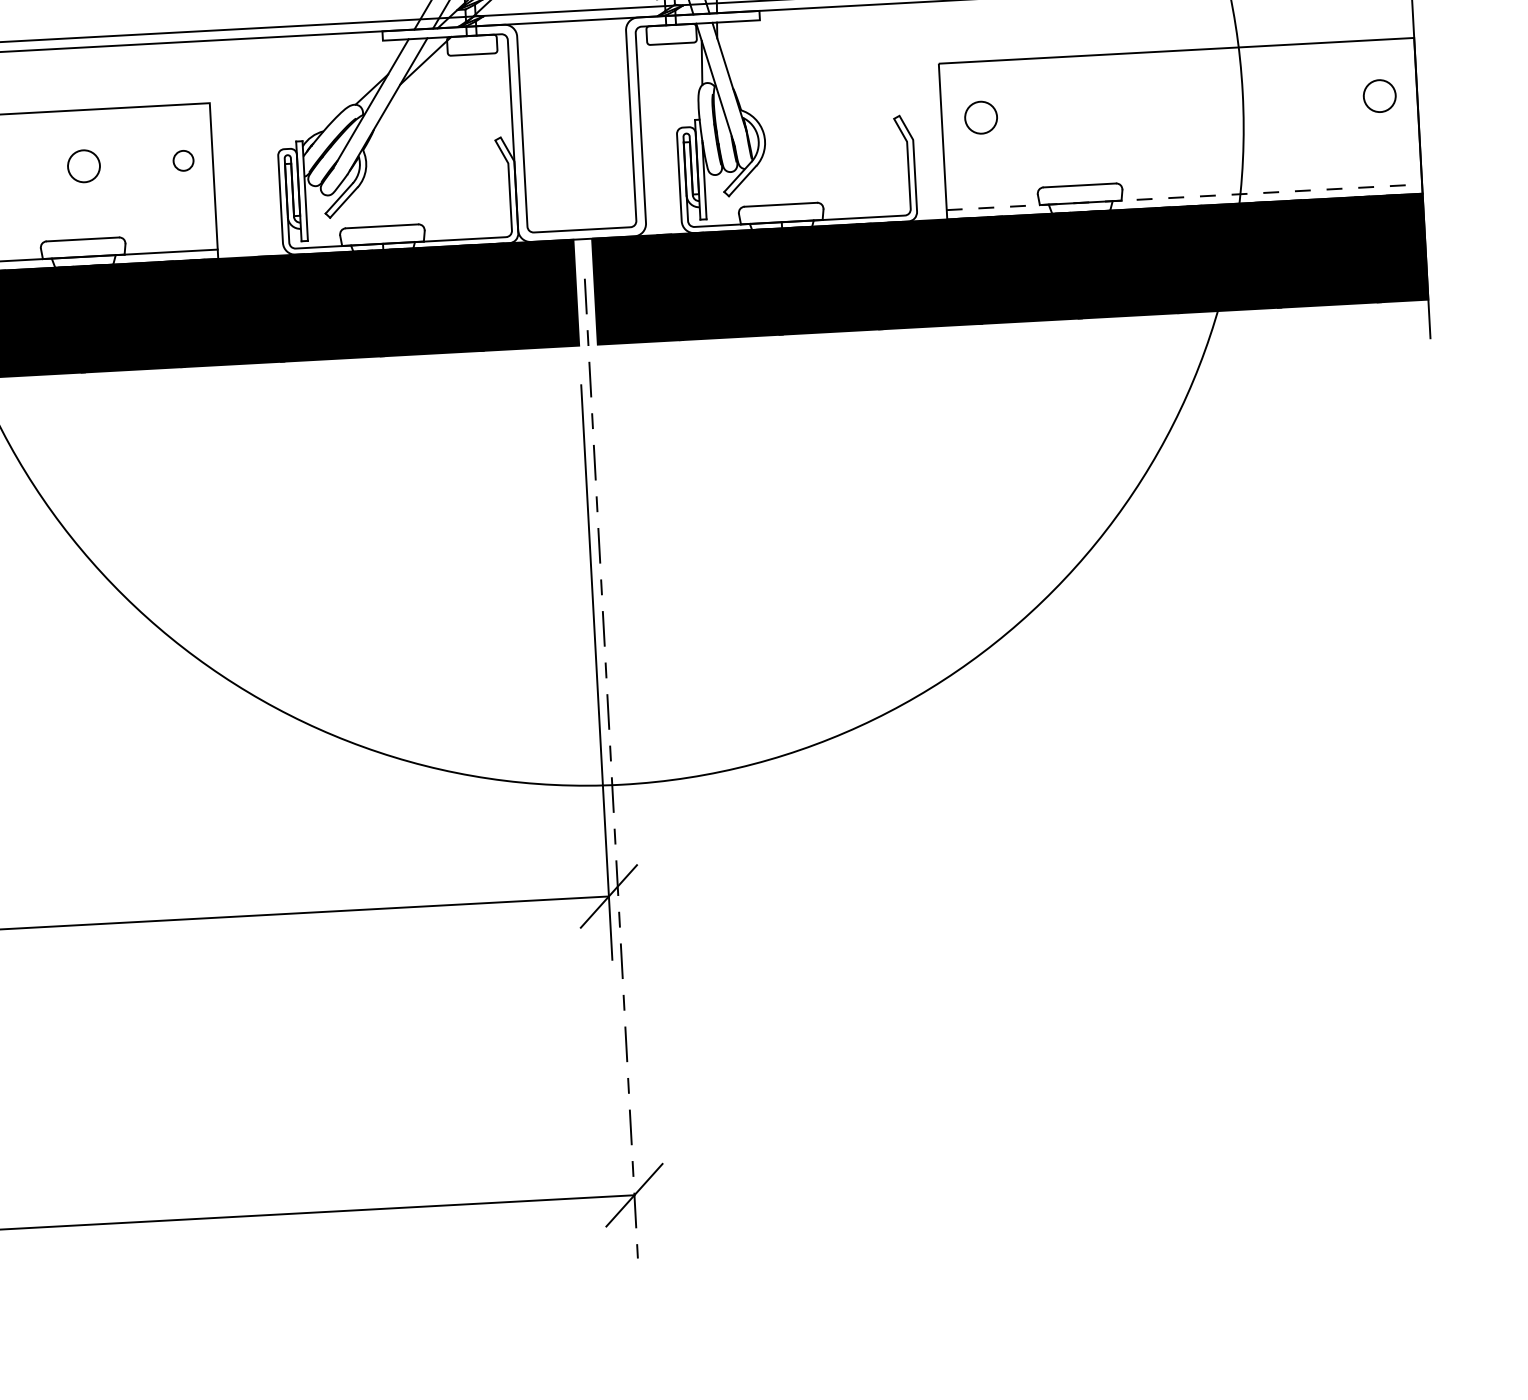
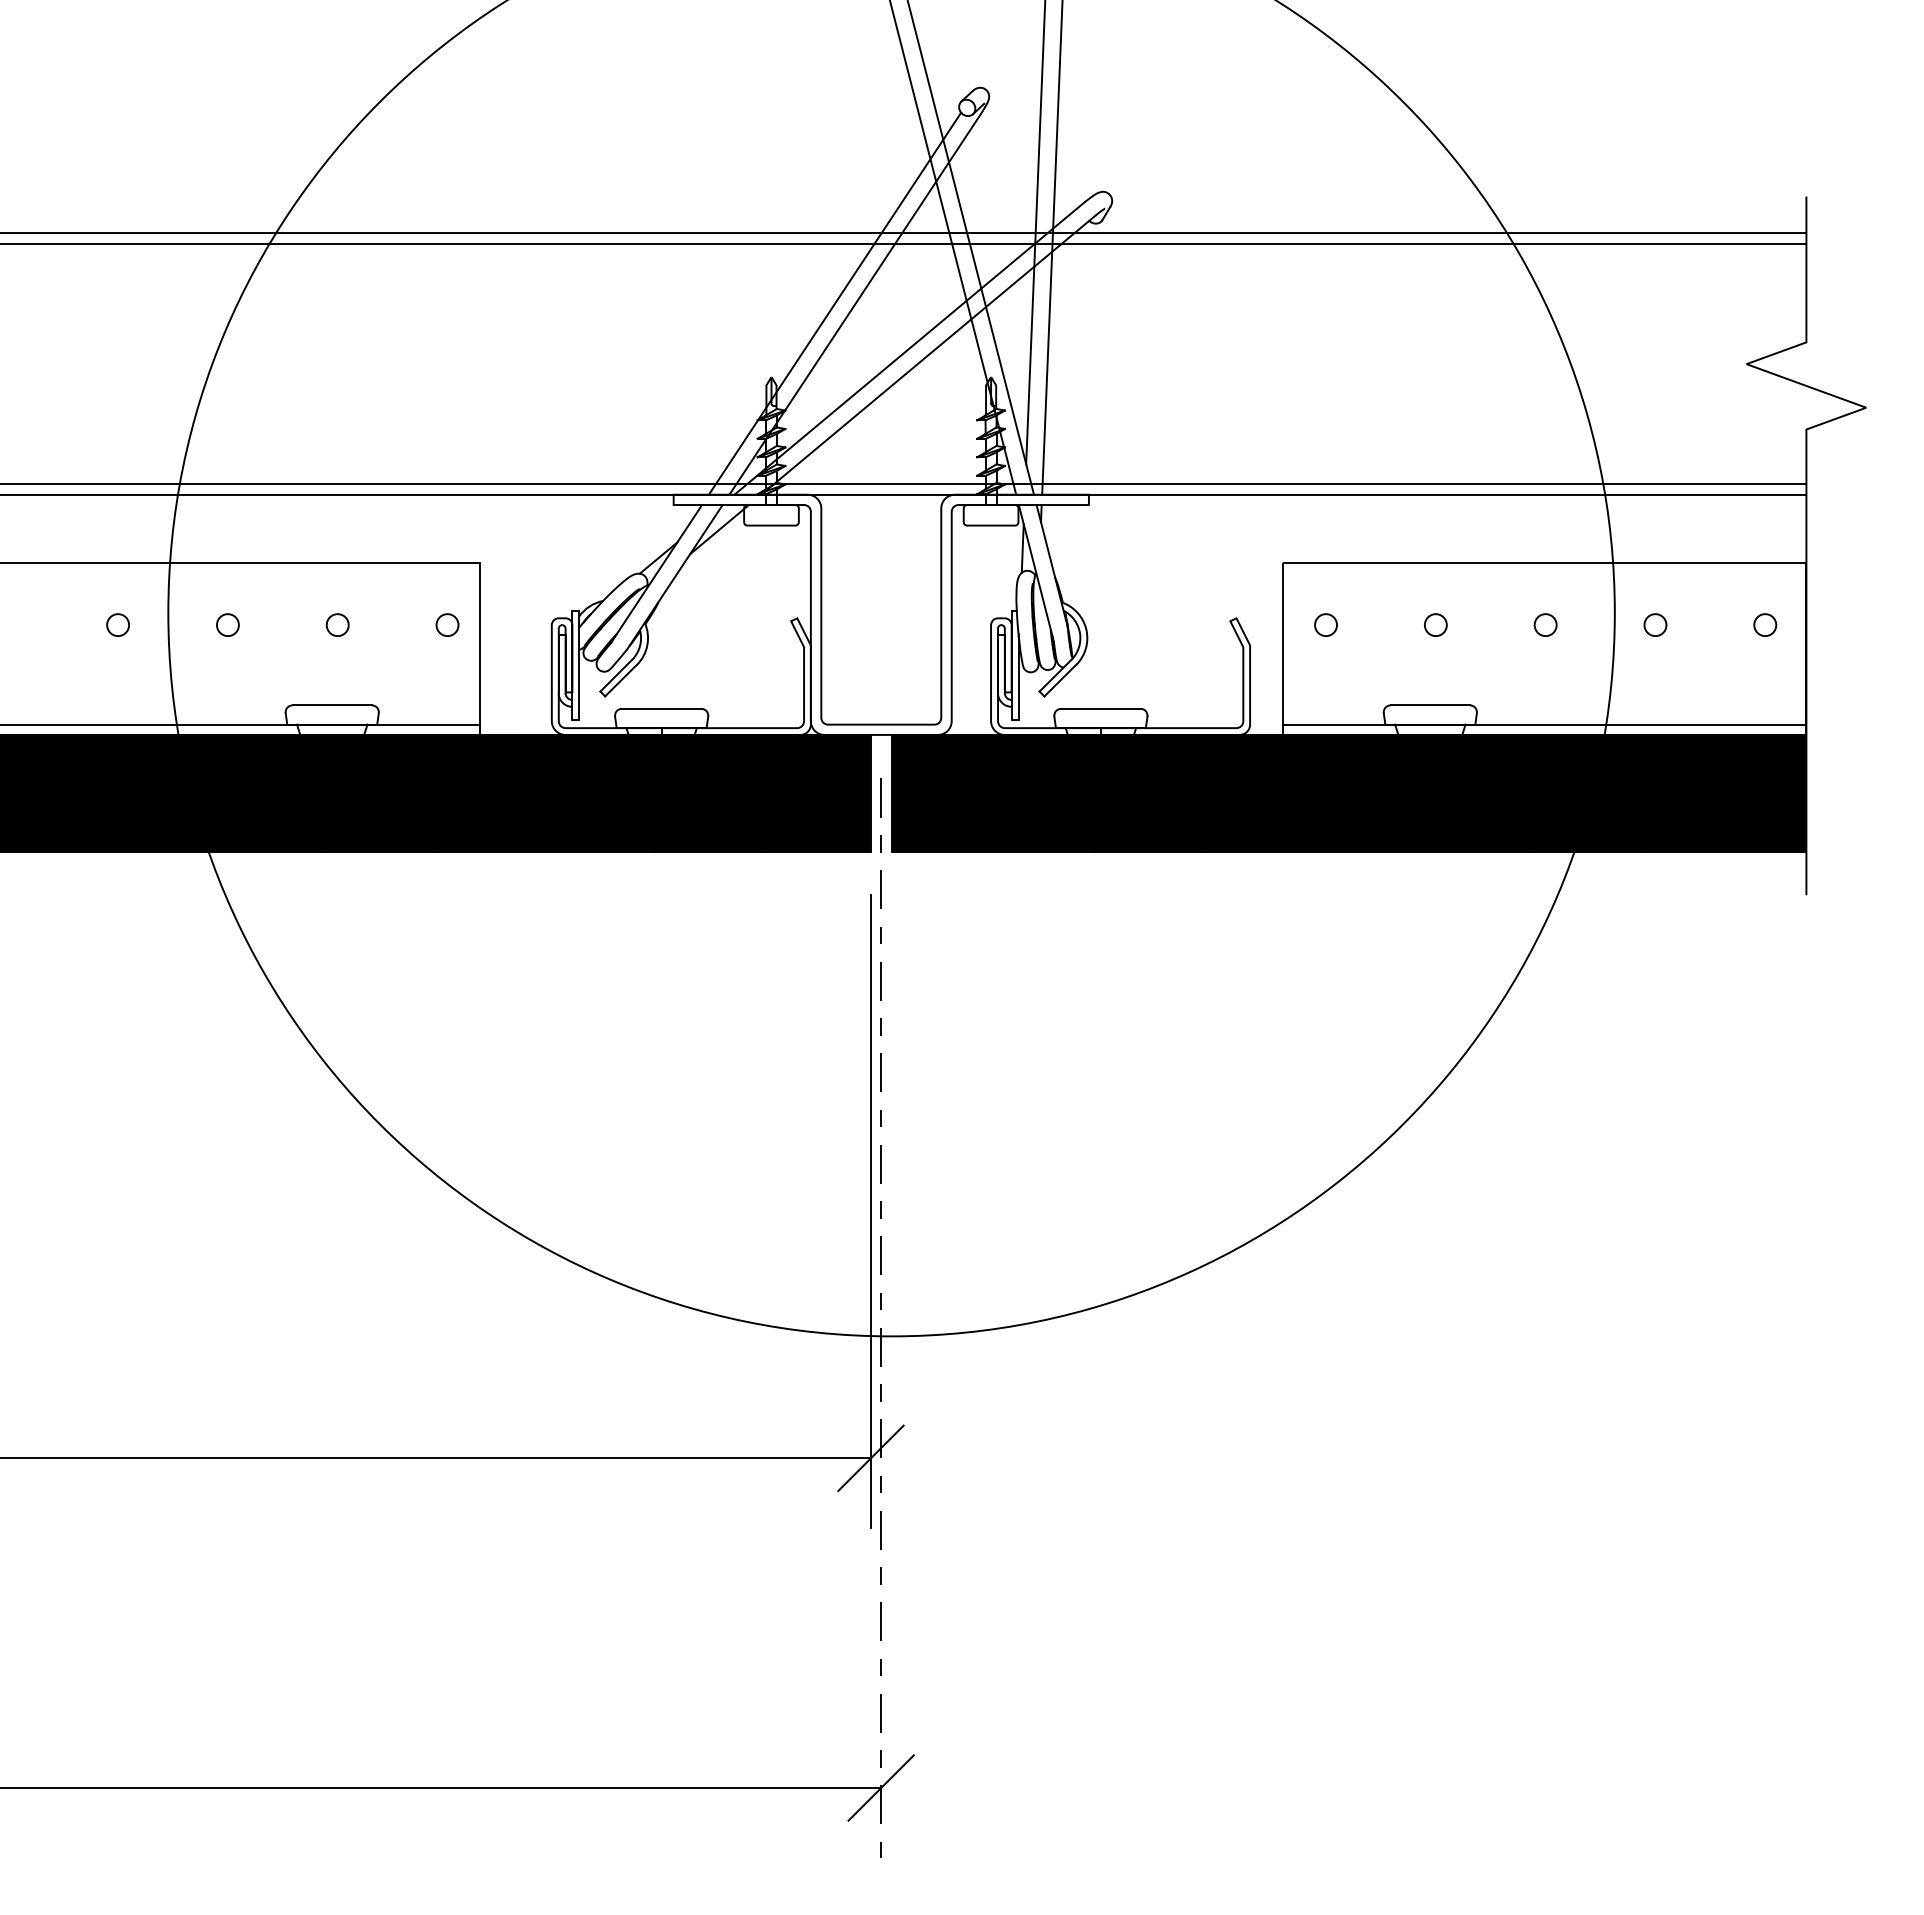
circle: (1380, 95) -> (1765, 624), size x0.62
circle: (1280, 100) -> (1655, 624), added
circle: (1180, 106) -> (1545, 624), added
circle: (1080, 111) -> (1435, 624), added
circle: (980, 117) -> (1325, 624), size x0.62
circle: (83, 165) -> (337, 624), size x0.62
line: (1184, 197) -> (1544, 724), dashed -> solid

